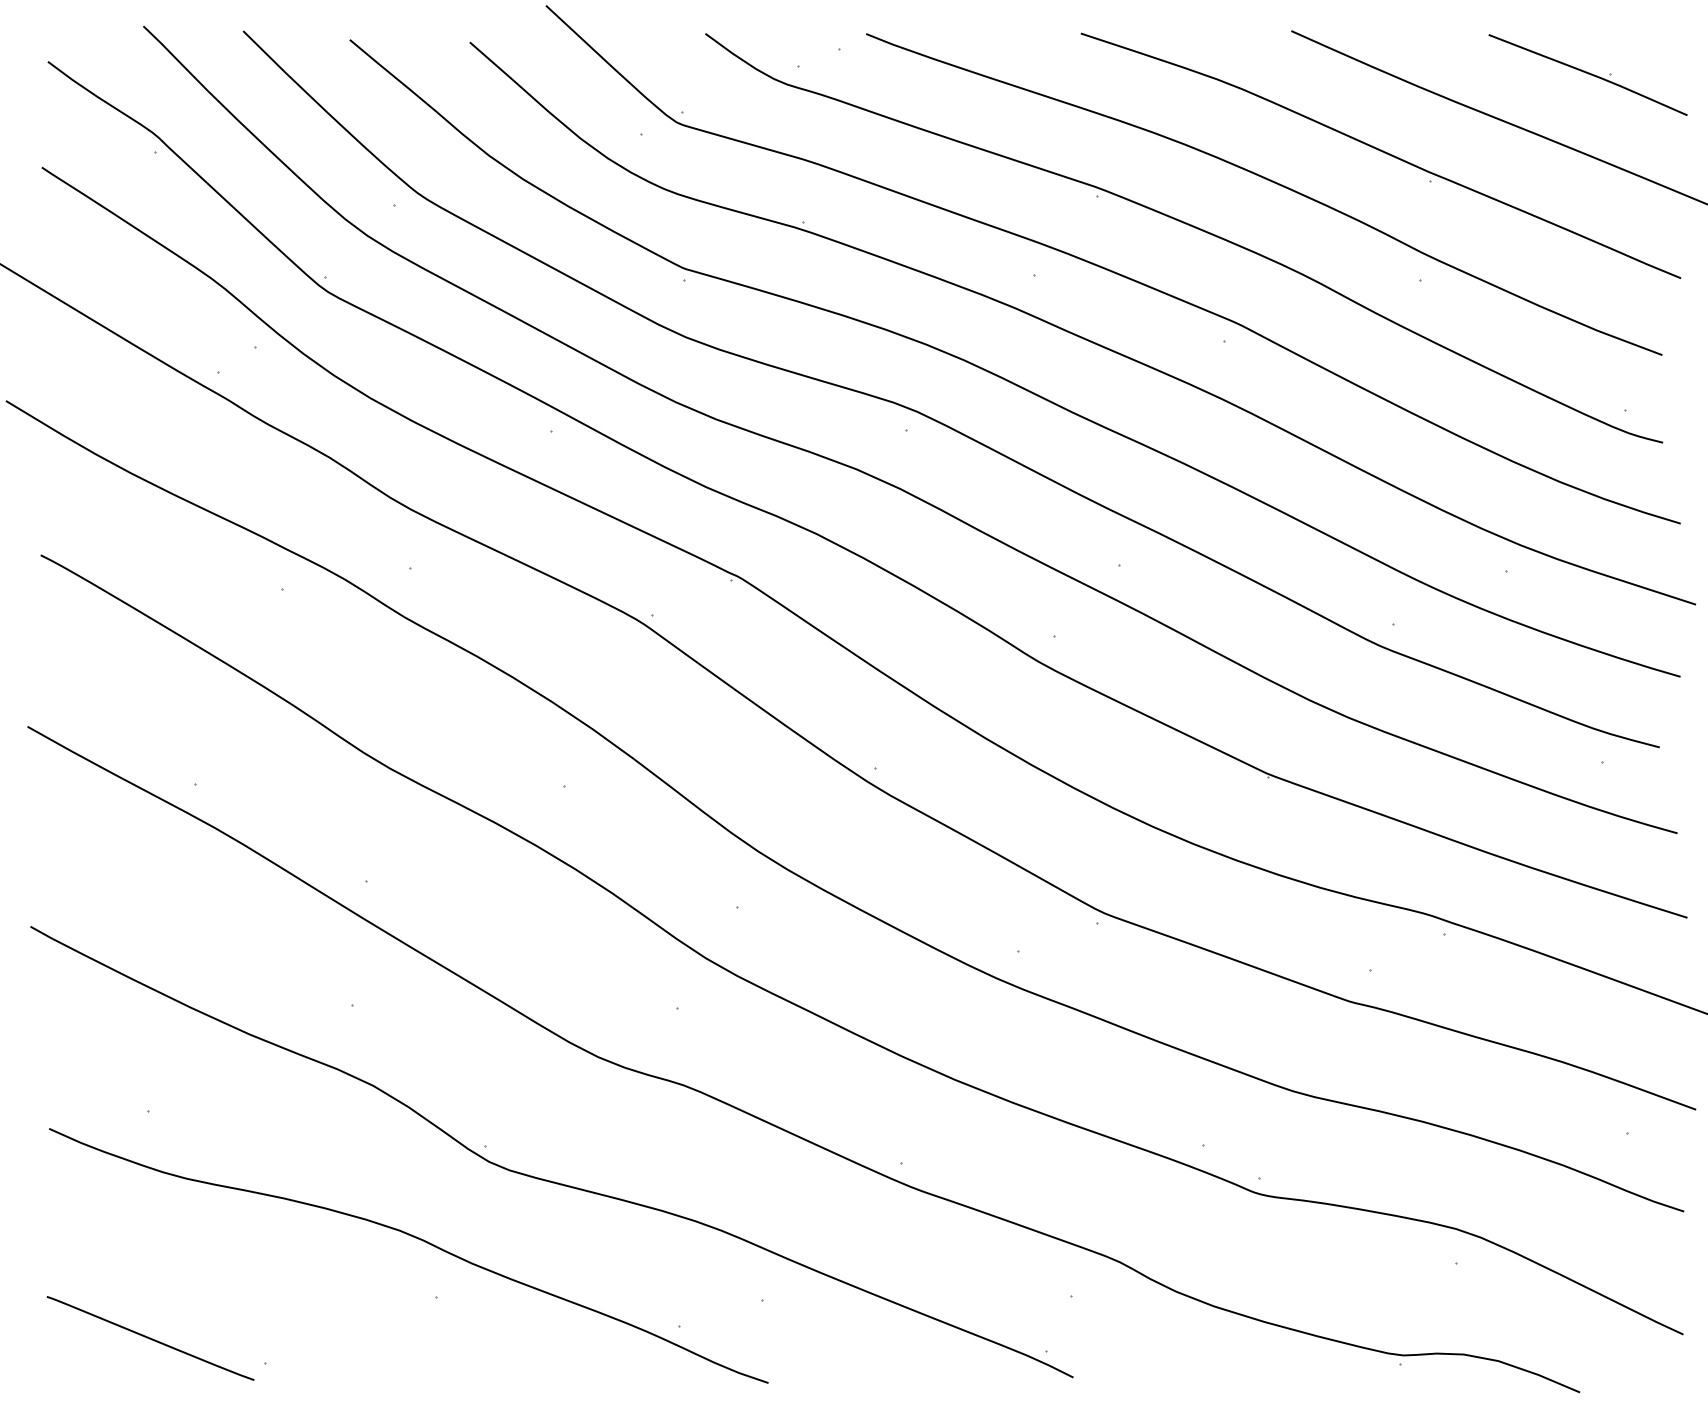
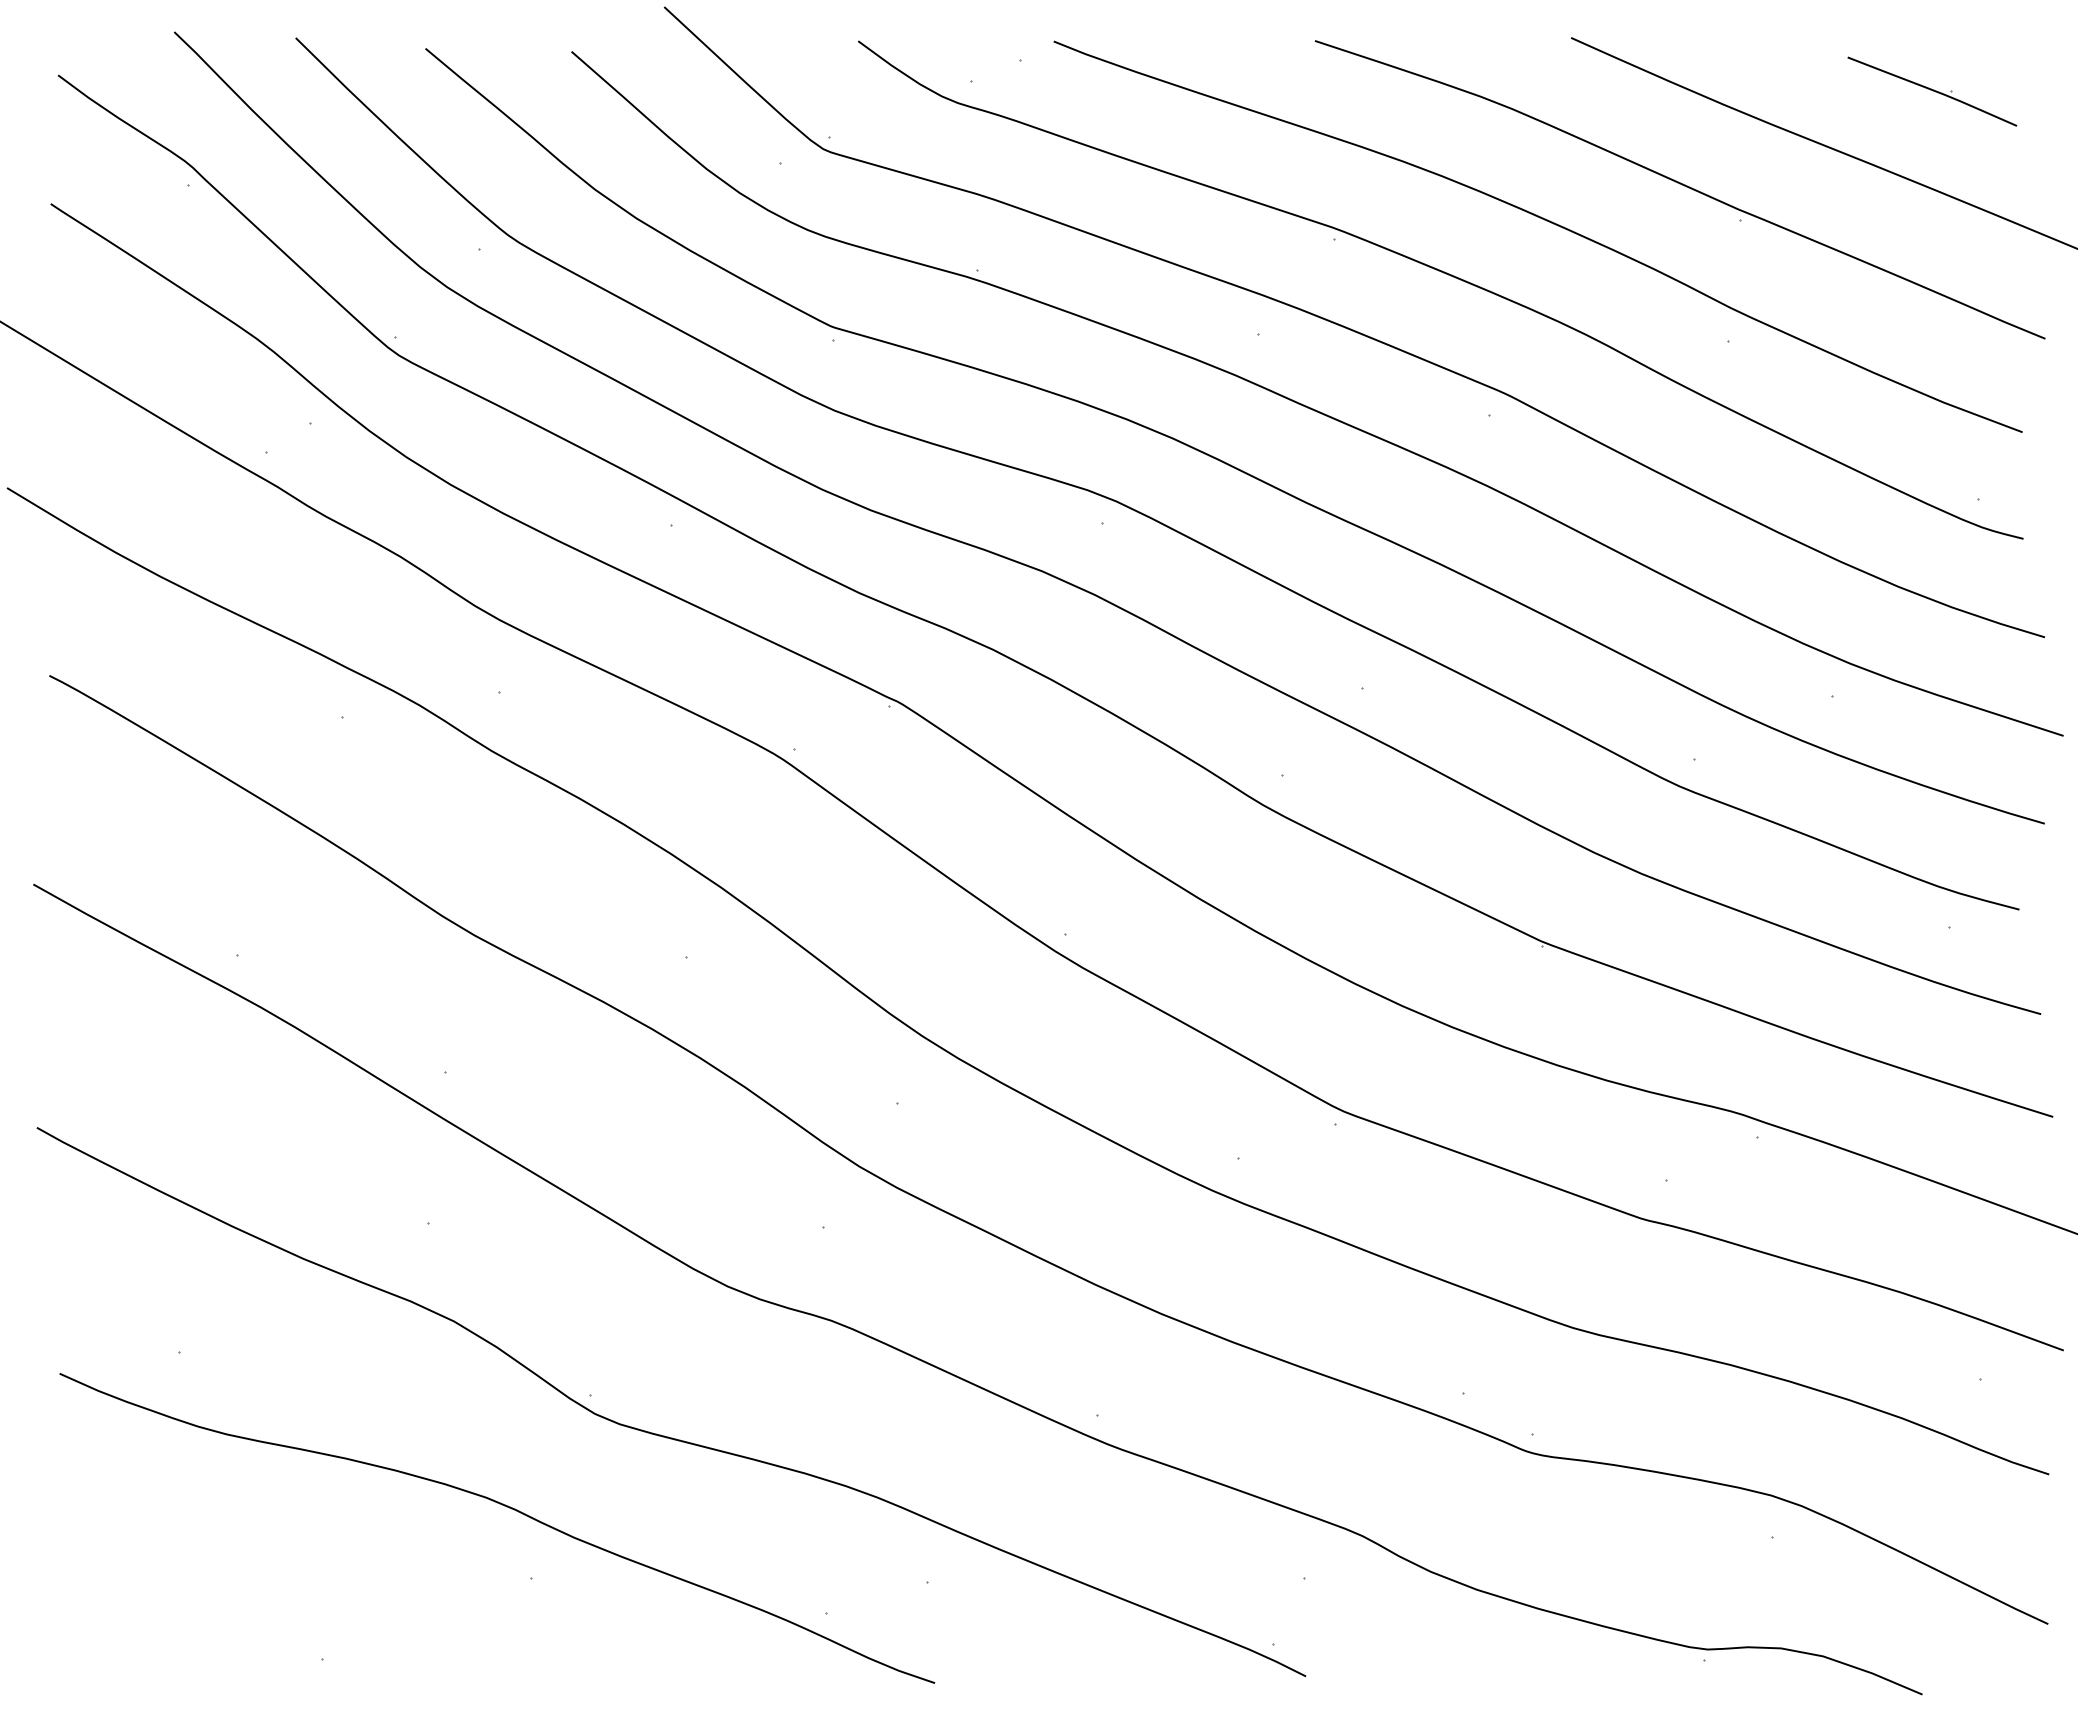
part: (1588, 75) -> (1932, 91), size x0.7
curve: (150, 1338) -> (182, 1628), removed

